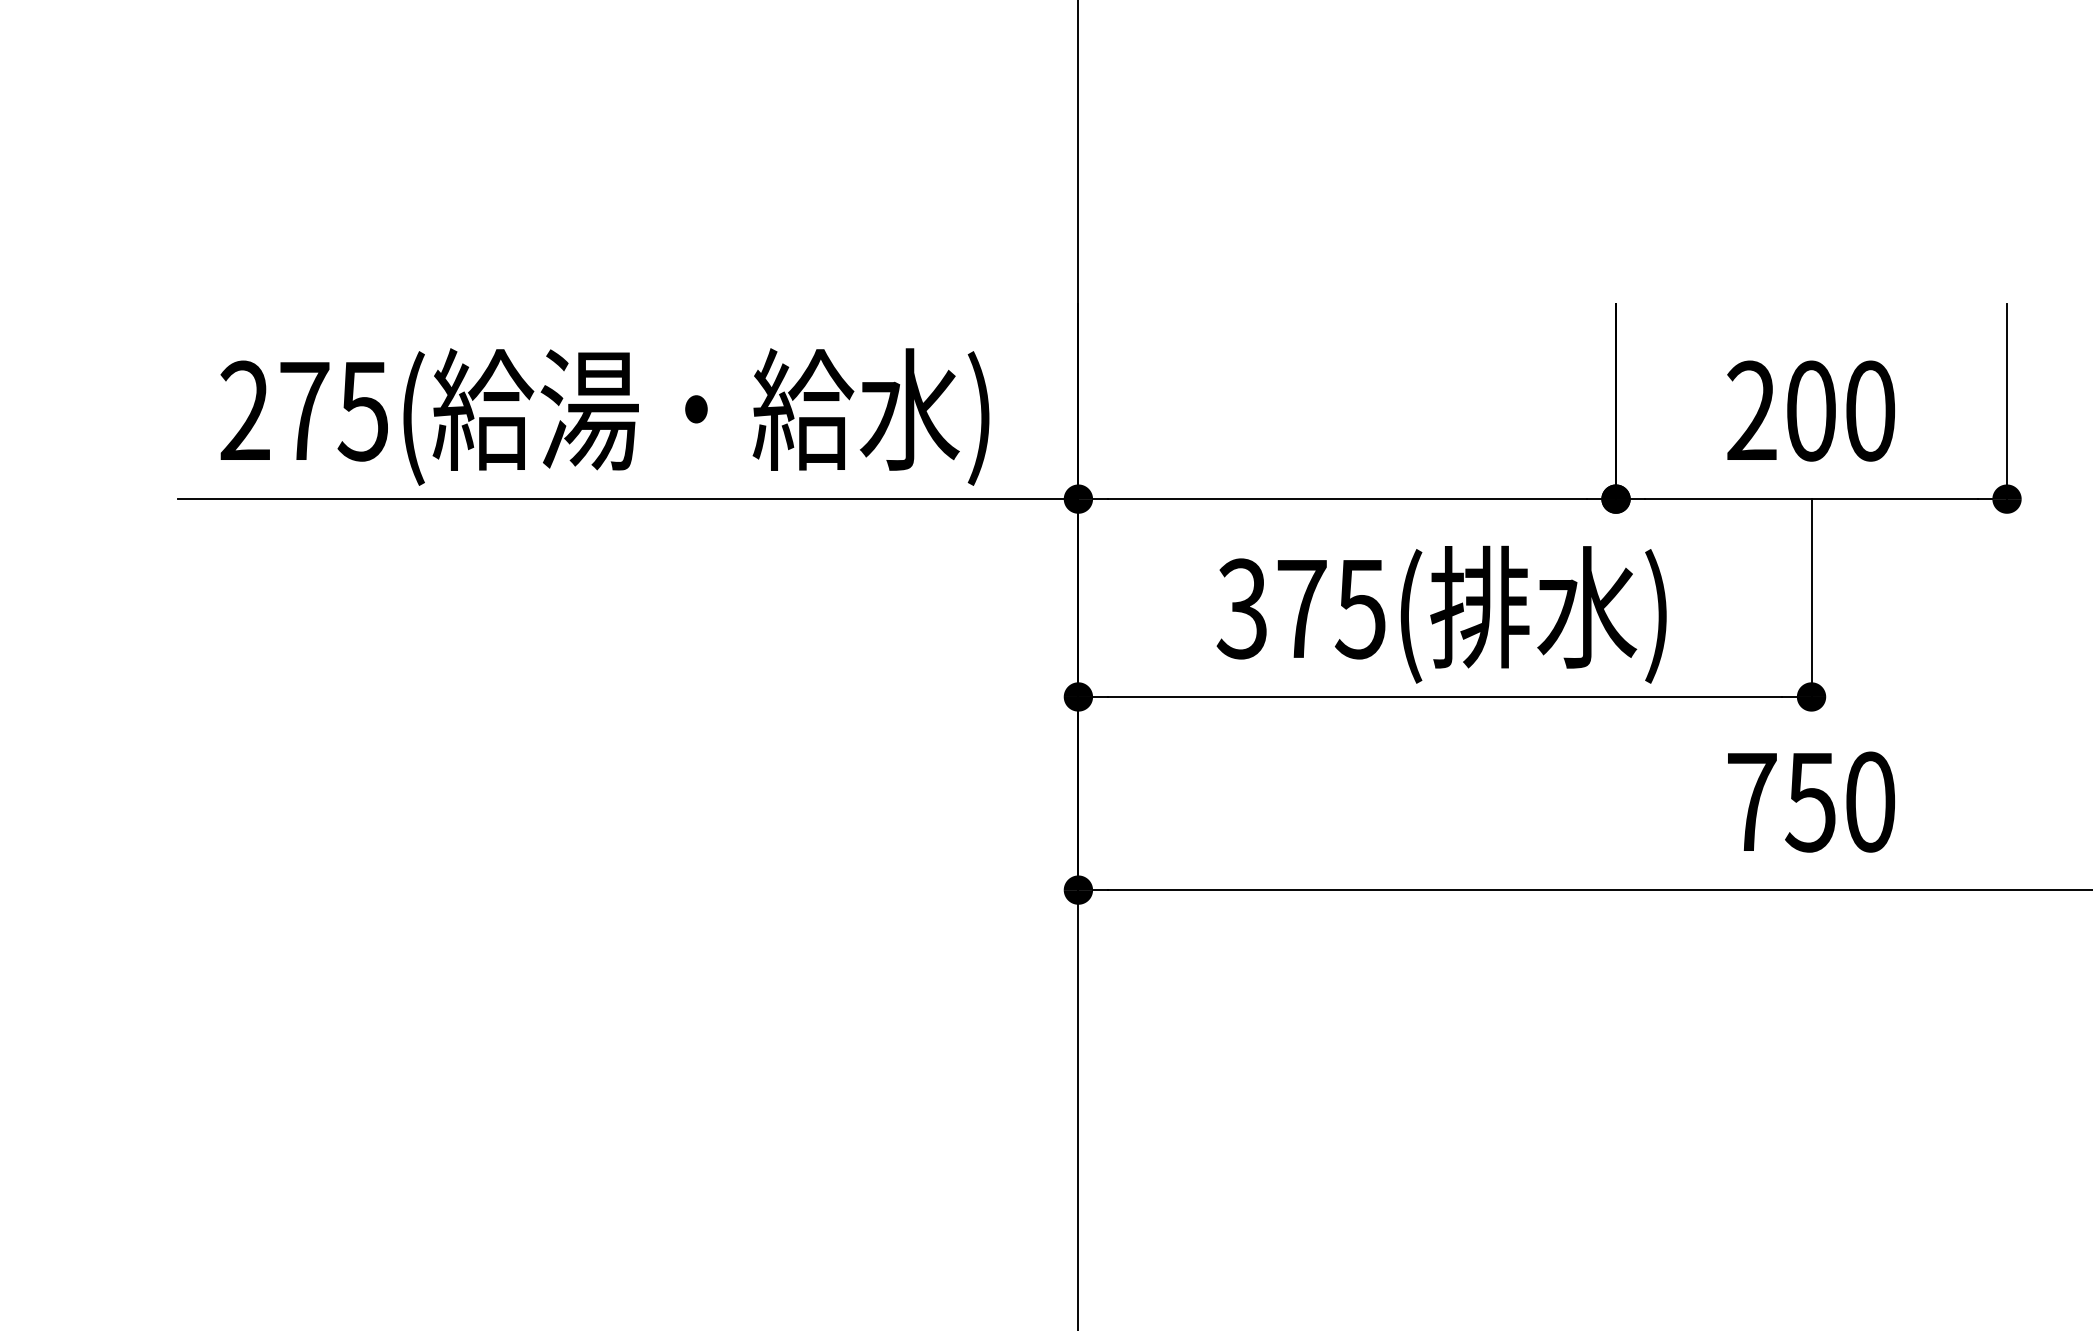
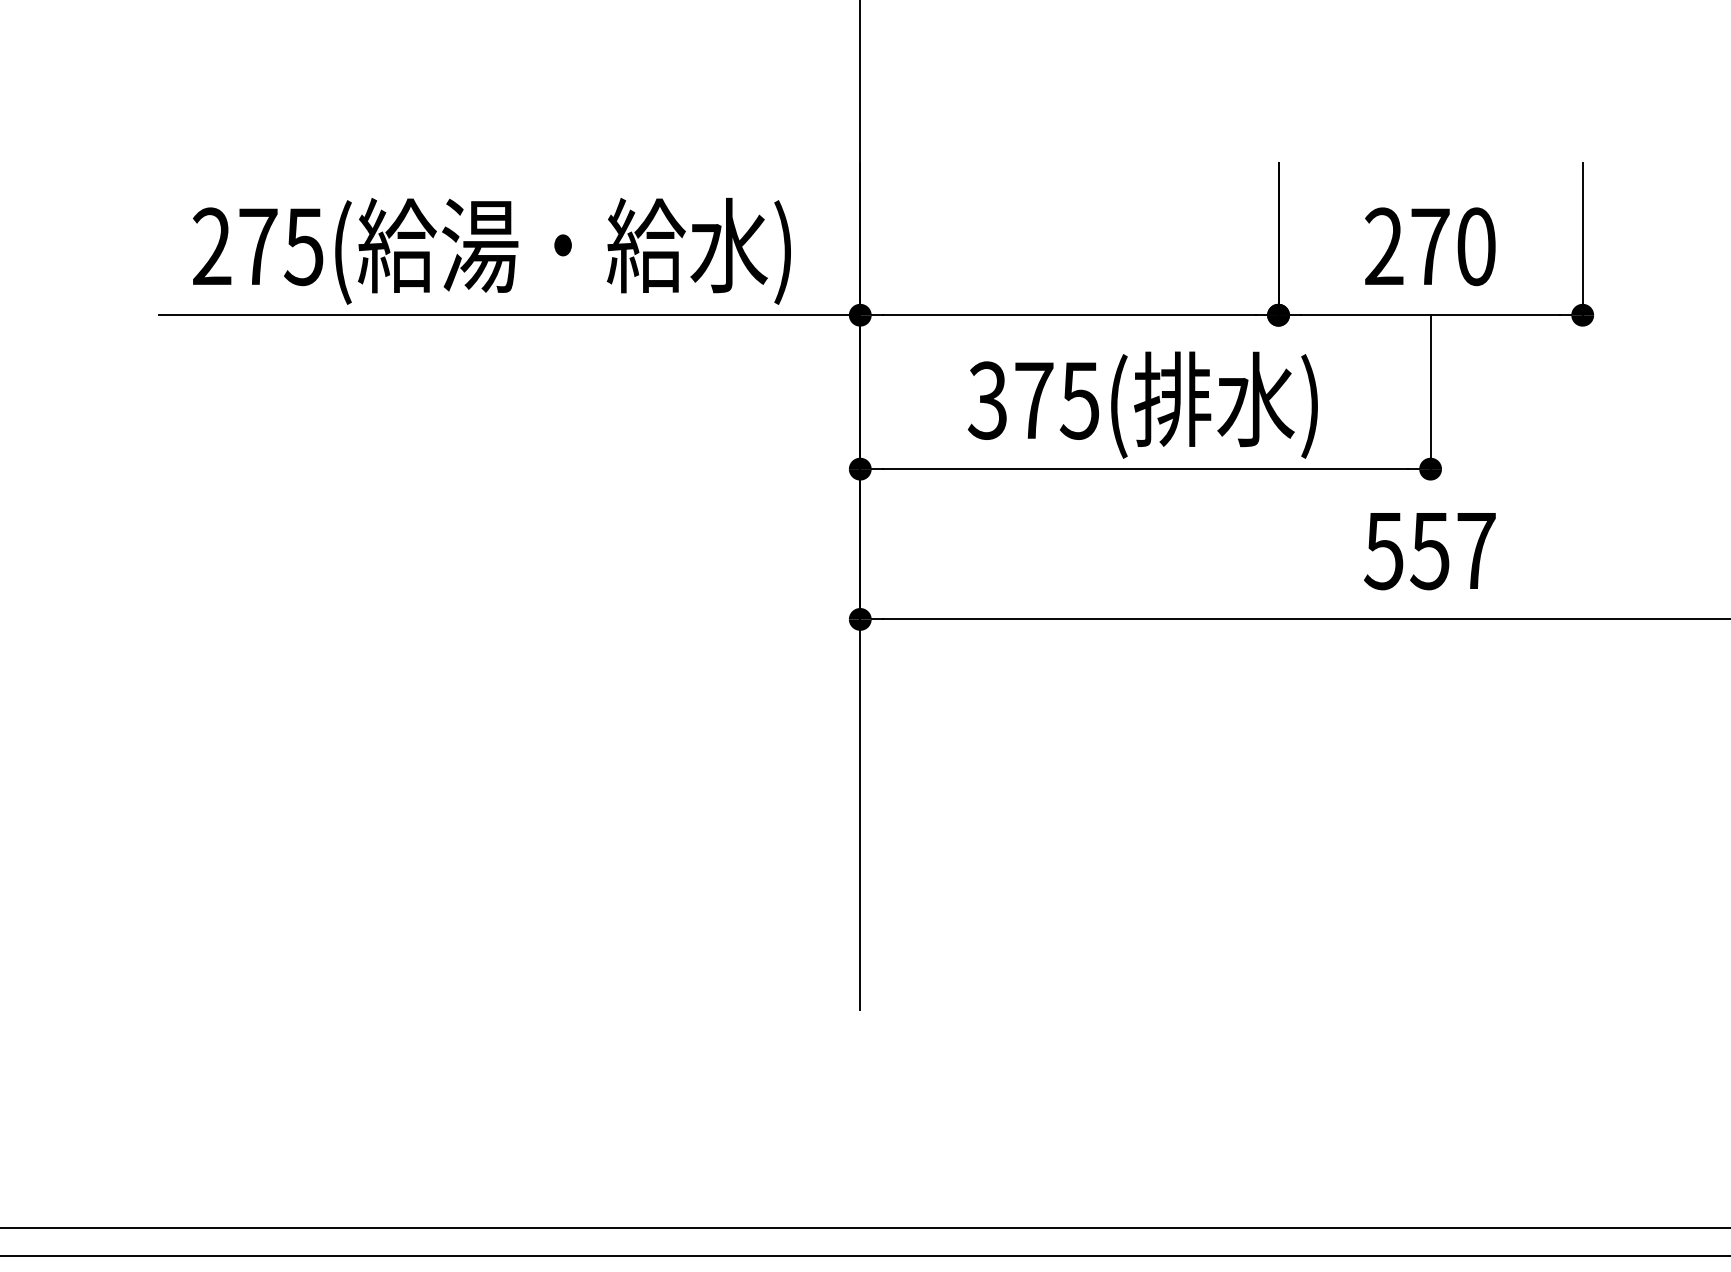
text: (1811, 410) -> (1430, 246), 200 -> 270
text: (1810, 801) -> (1429, 550), 750 -> 557

